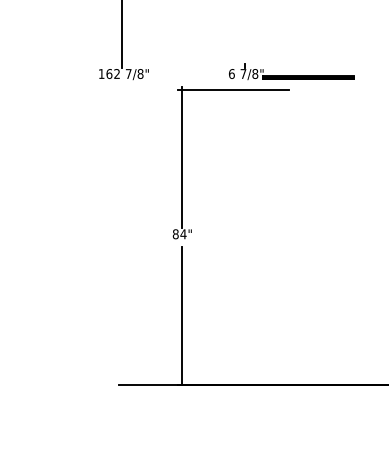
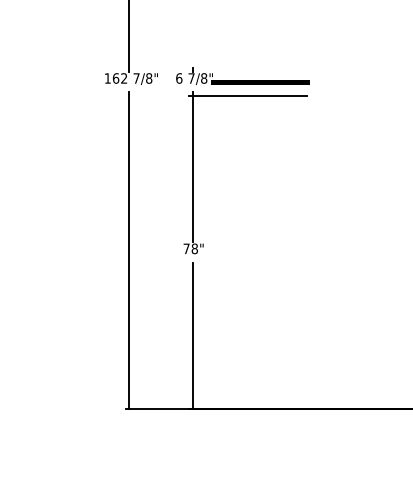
part: (291, 71) -> (242, 75), moved
text: (179, 234) -> (190, 249), 84" -> 78"
line: (121, 235) -> (128, 250), added

